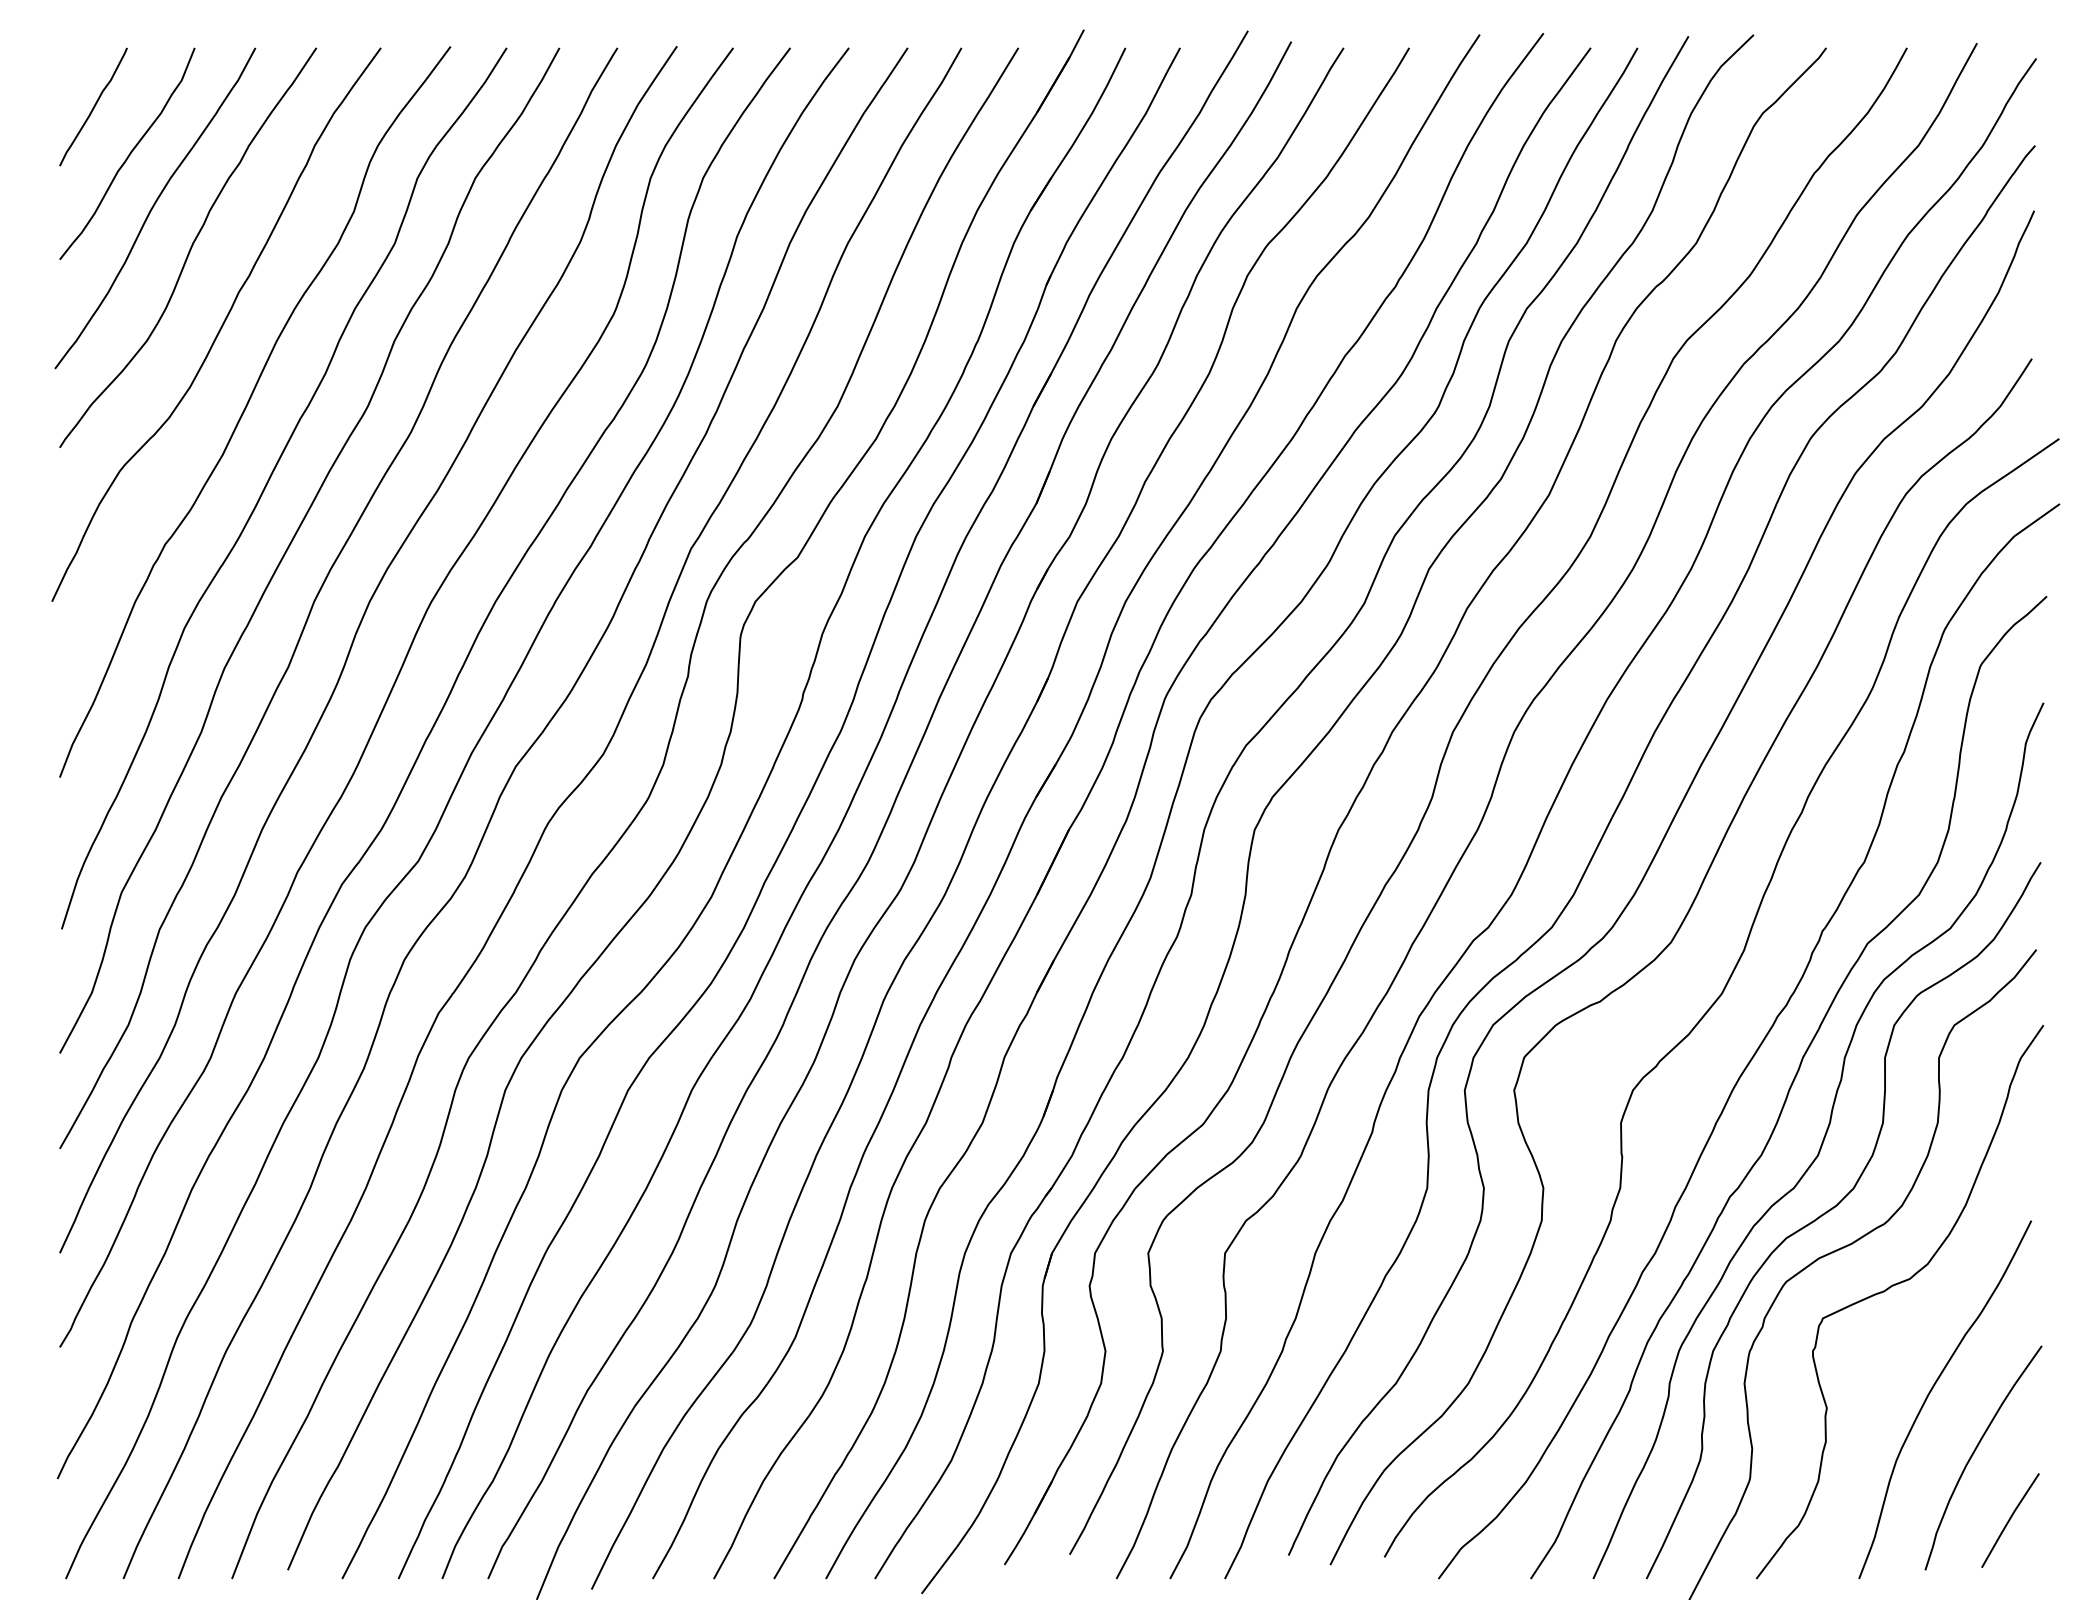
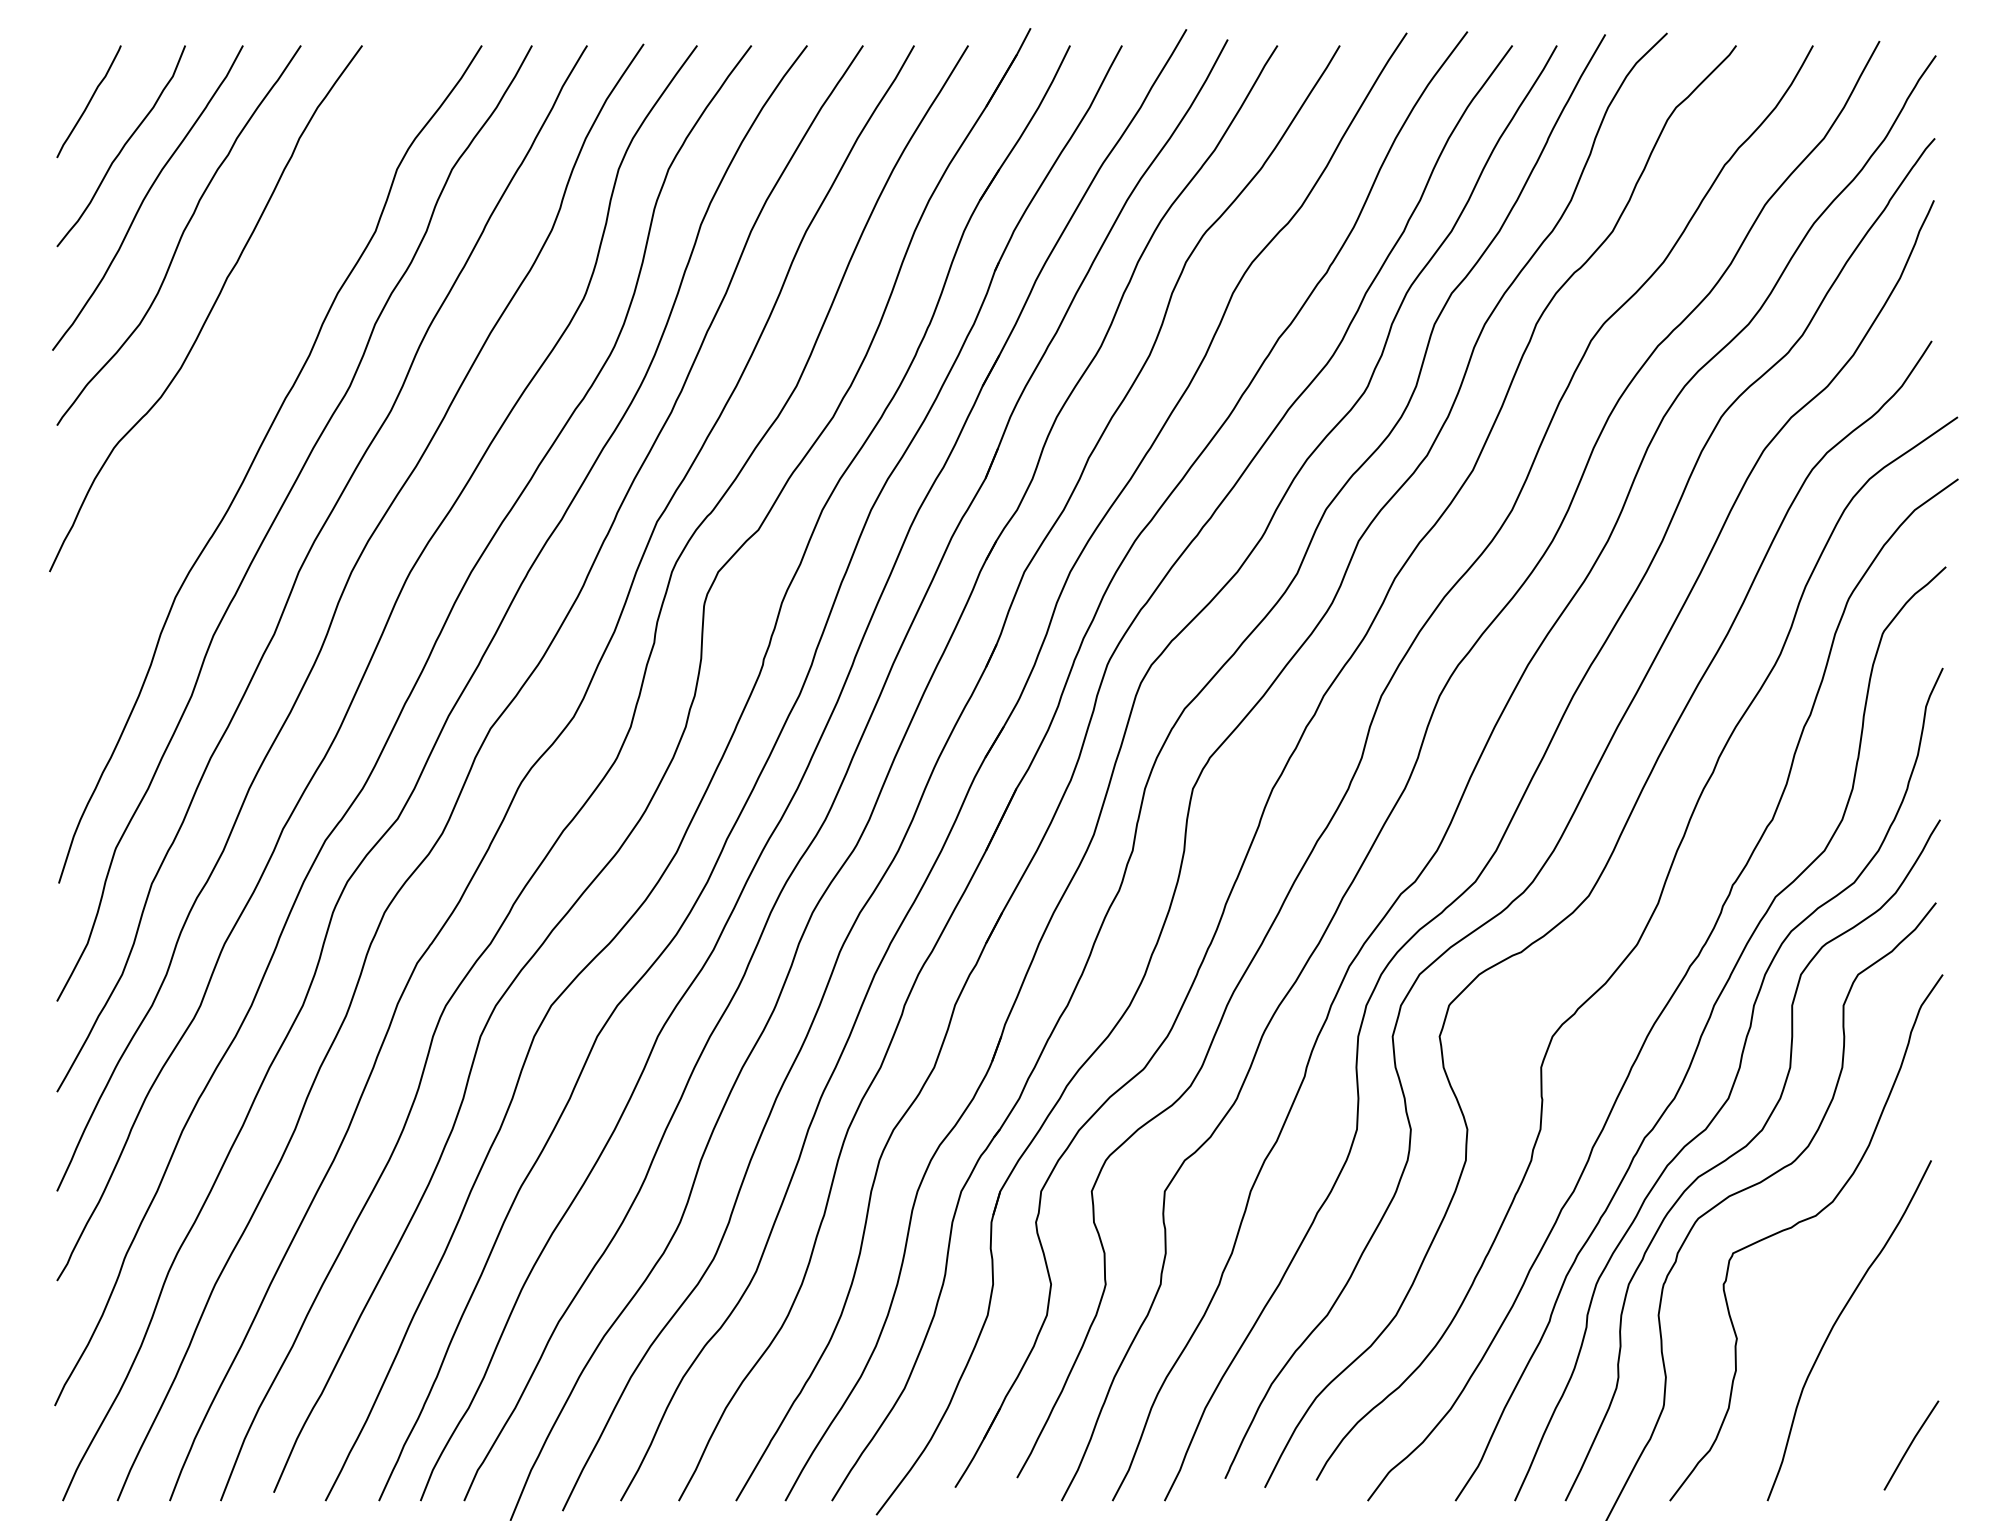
curve: (246, 408) -> (234, 388), removed
curve: (1974, 1453) -> (1877, 1381), removed

